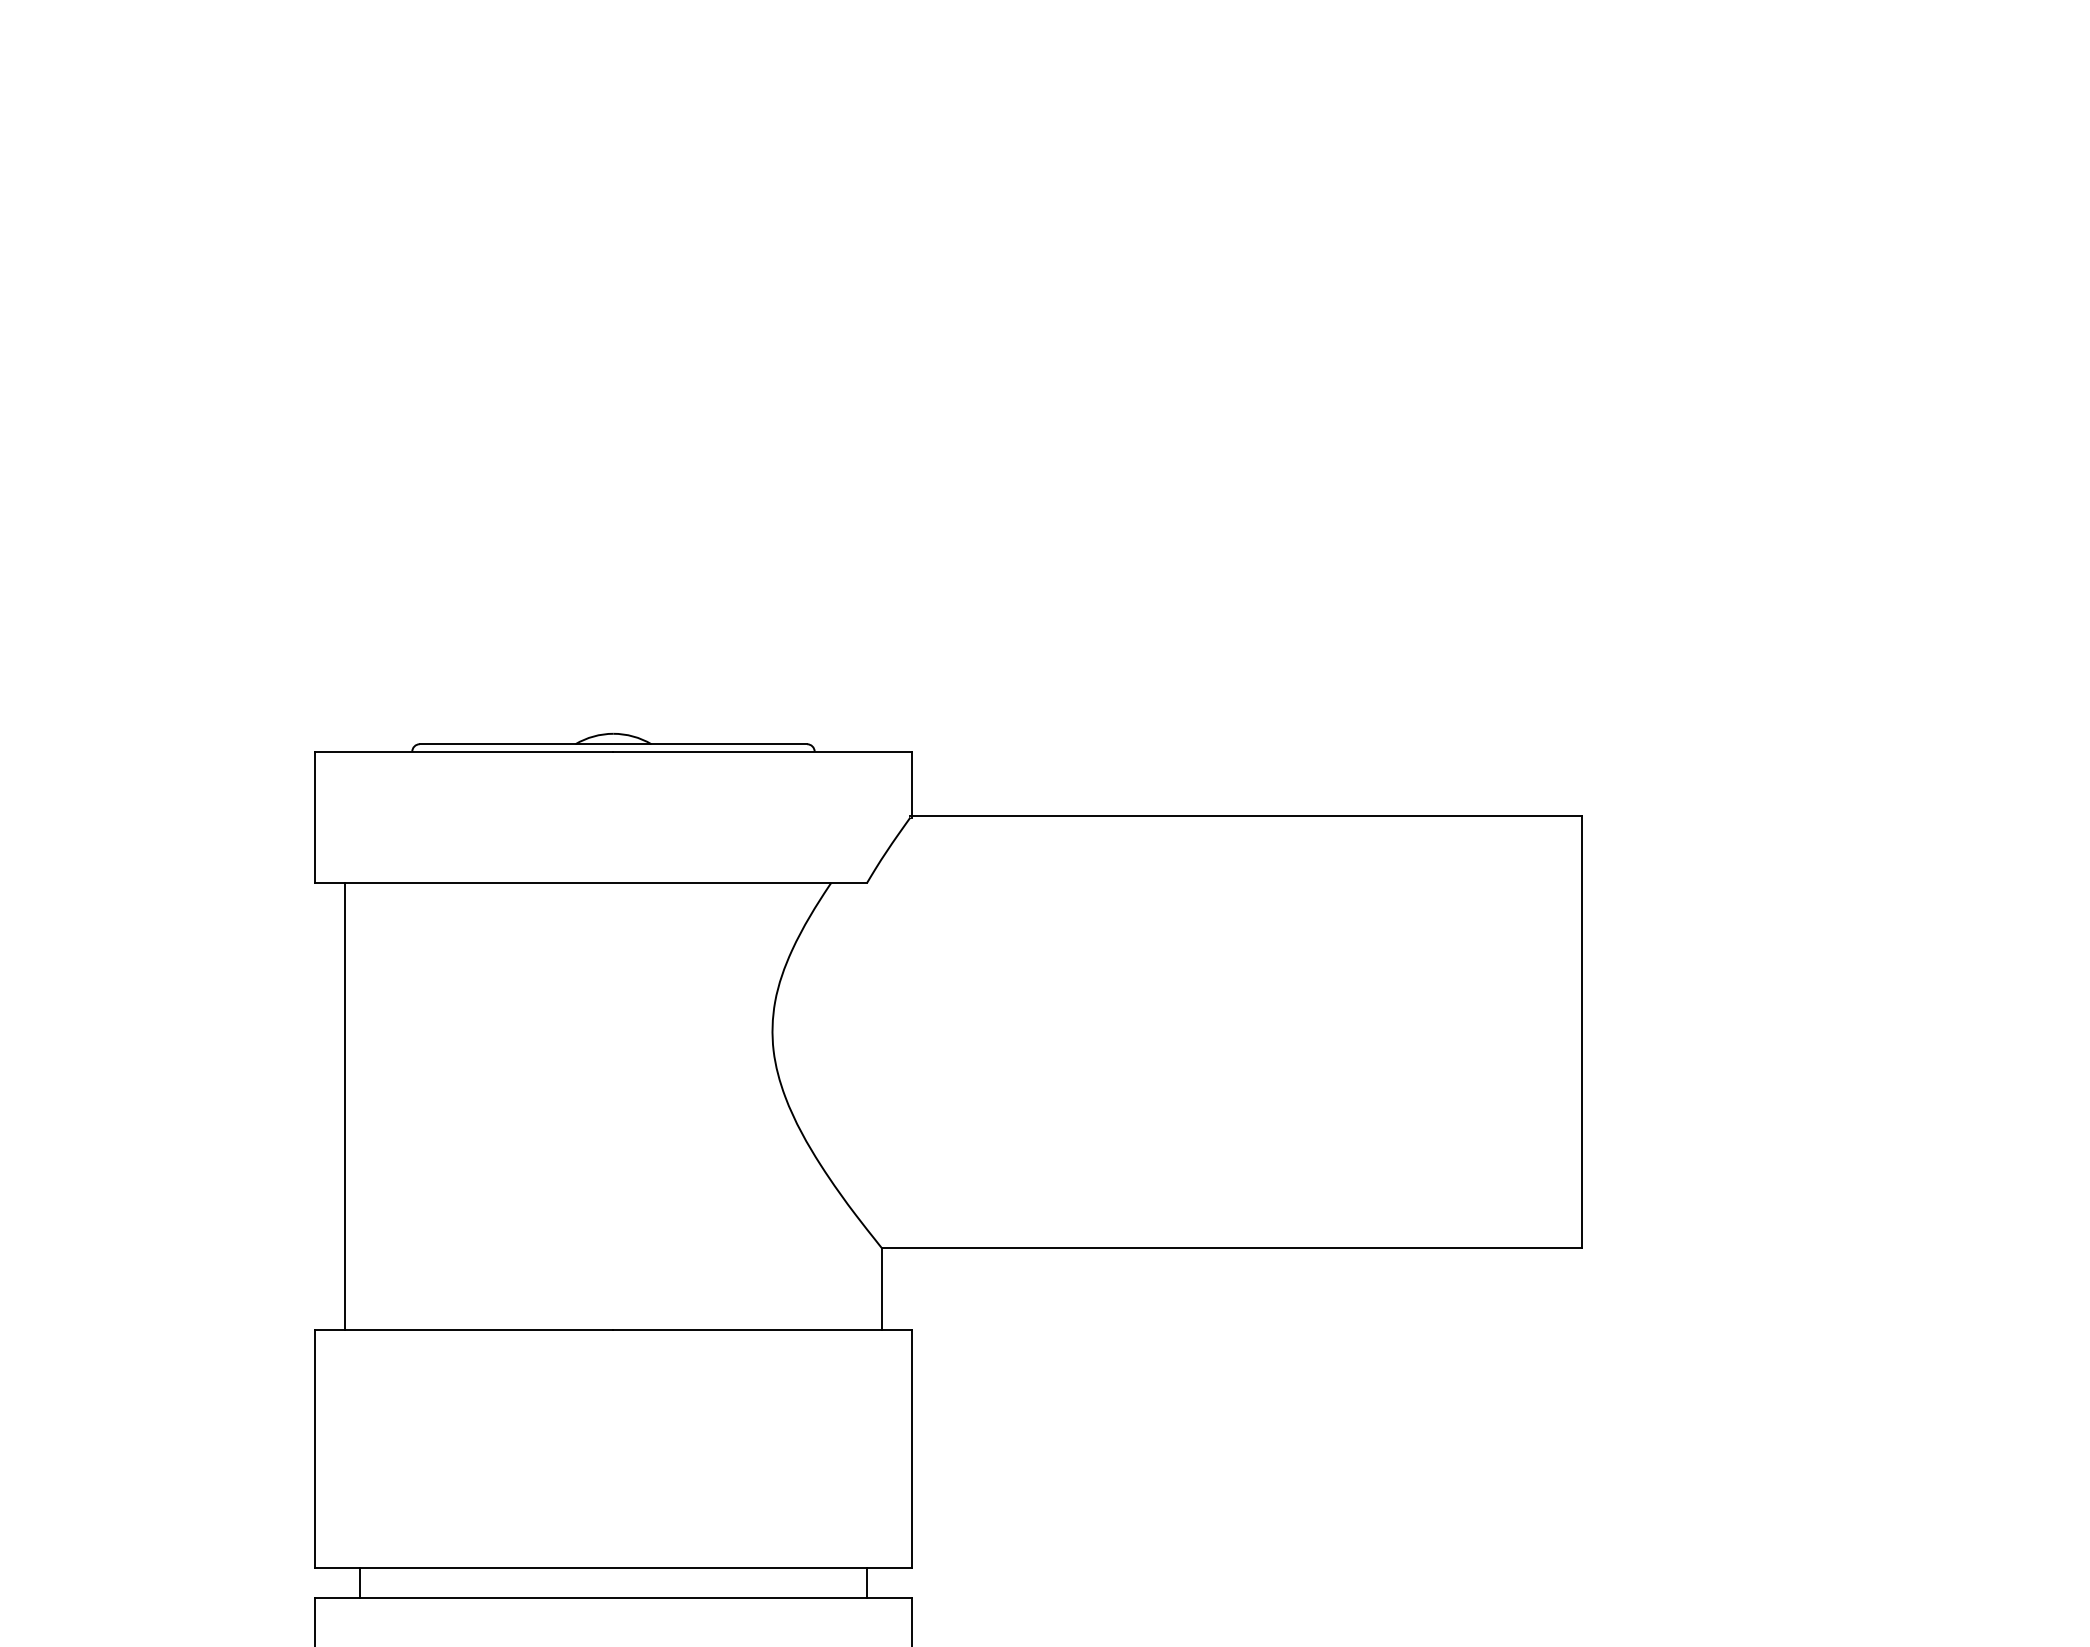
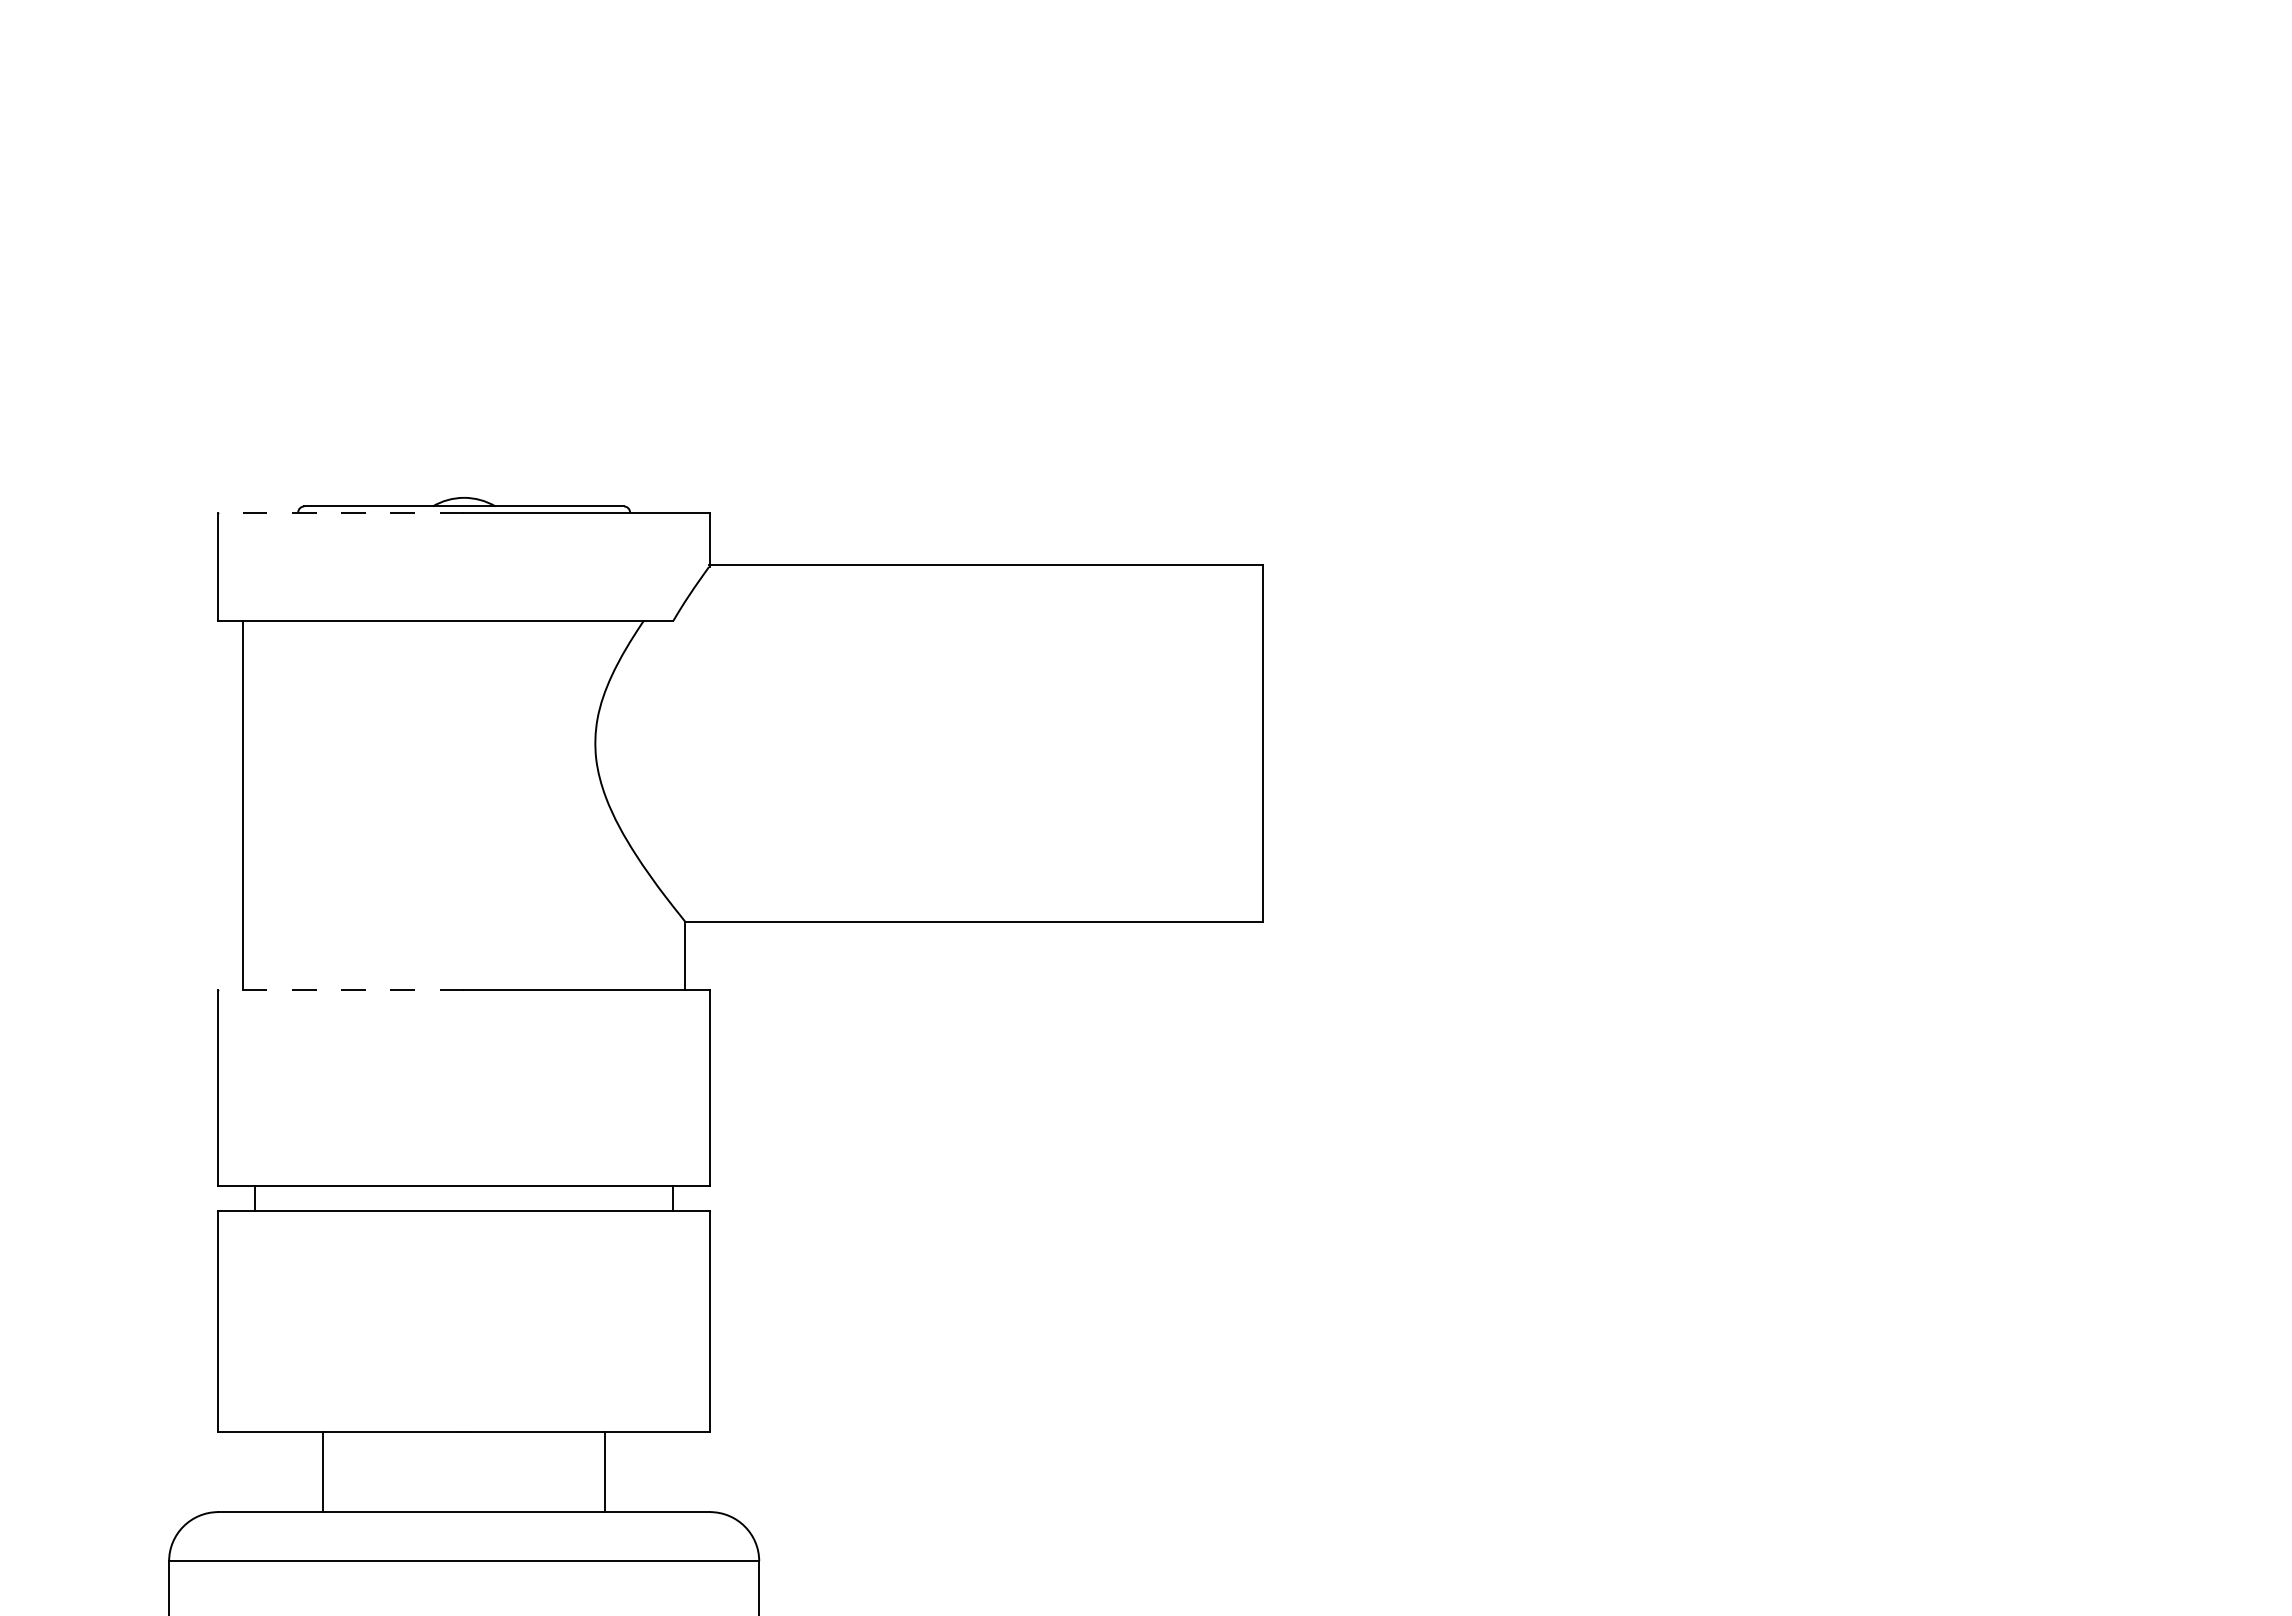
line: (464, 751) -> (341, 512), solid -> dashed
line: (464, 1329) -> (341, 989), solid -> dashed

